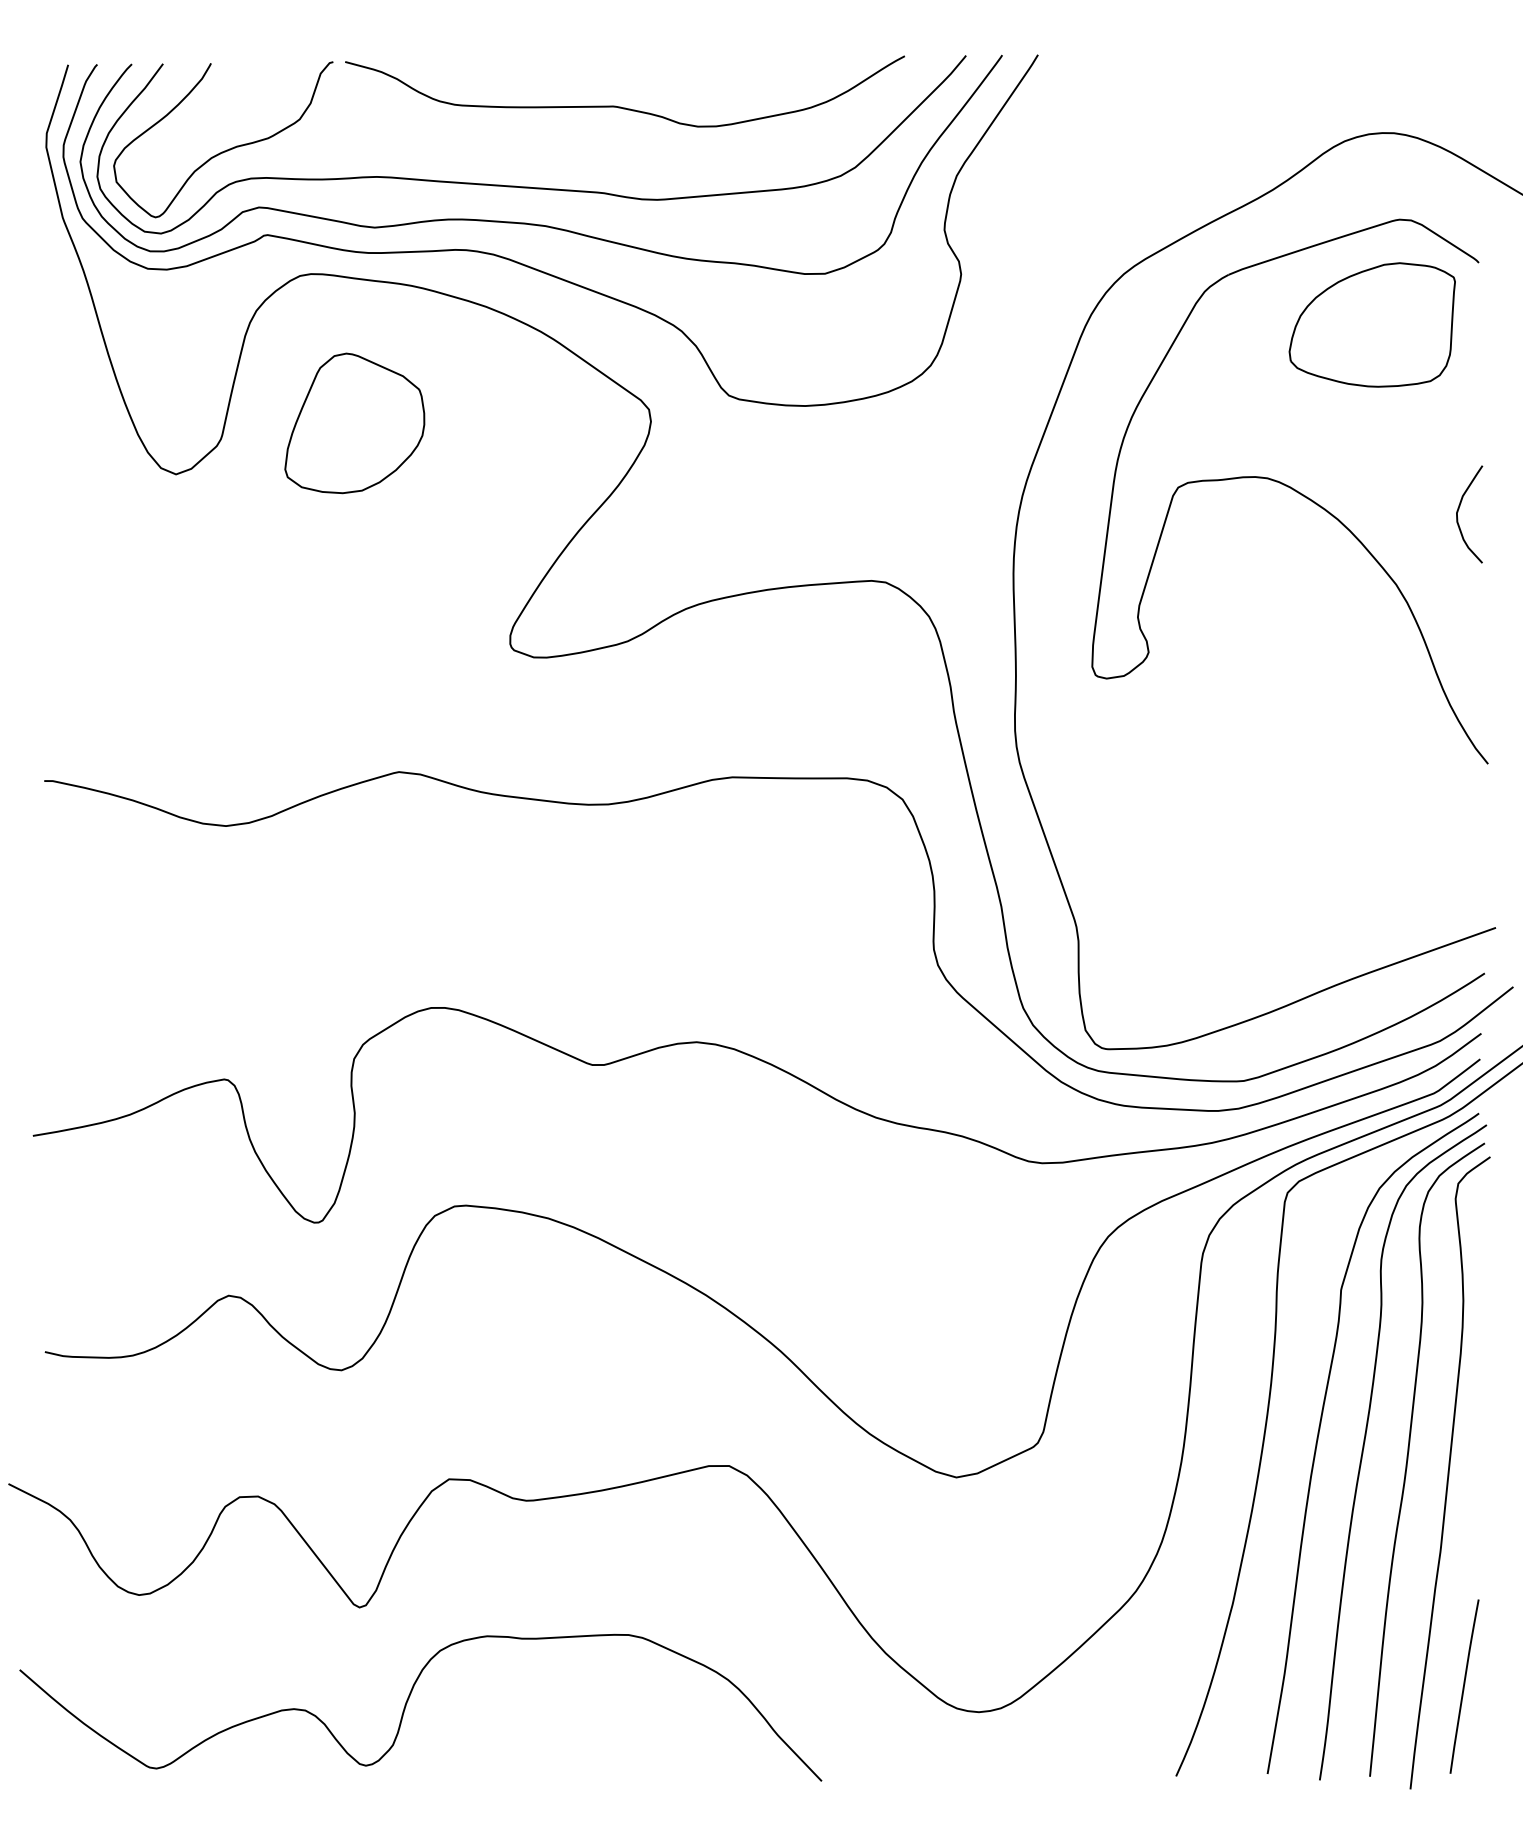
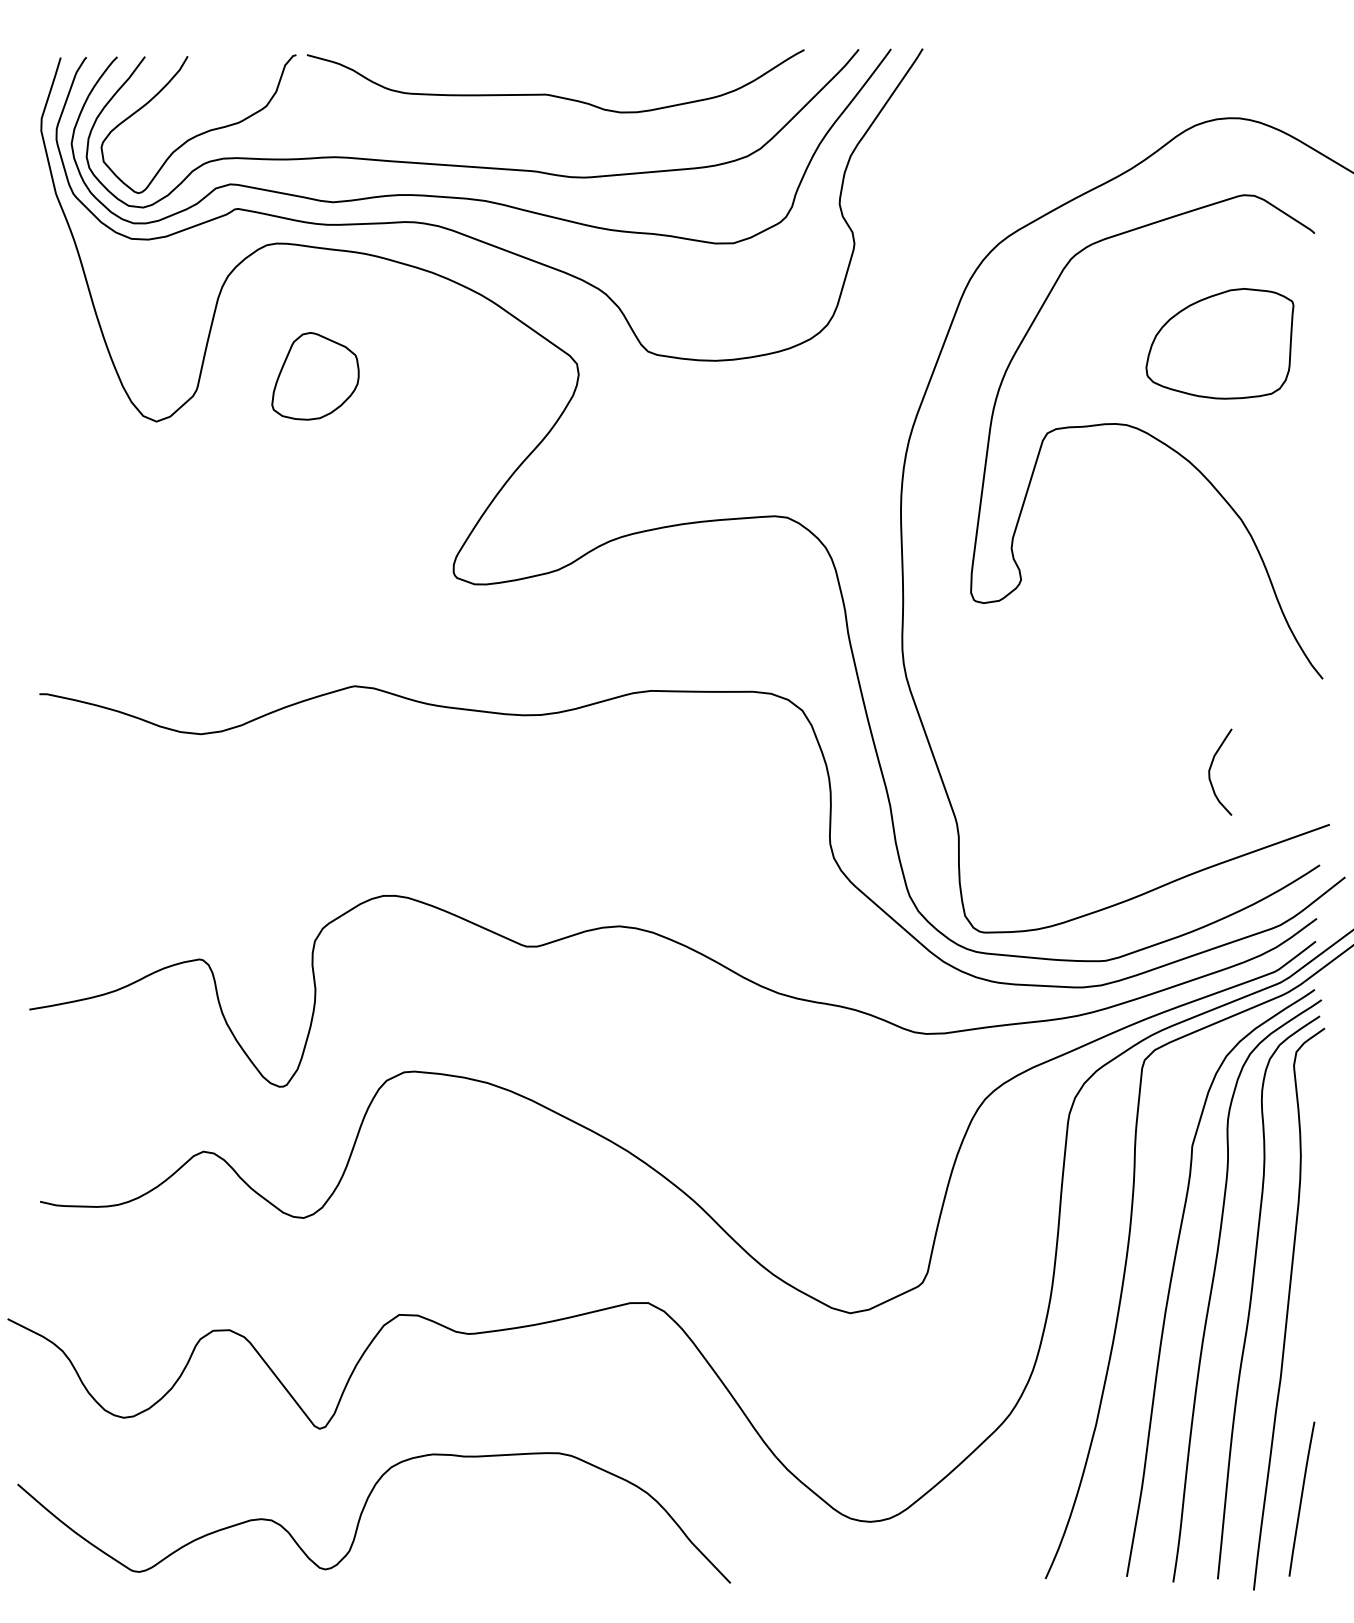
part: (1371, 324) -> (1219, 343), moved
part: (354, 423) -> (315, 376), size x0.7
curve: (1459, 509) -> (1211, 767), moved

